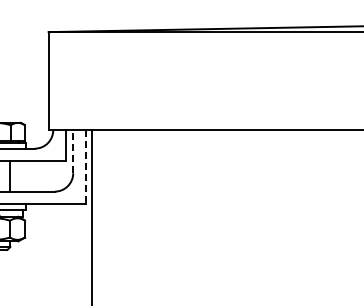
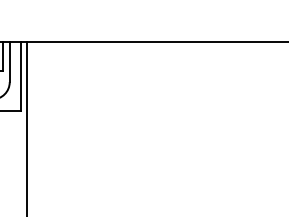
line: (73, 151) -> (10, 61), dashed -> solid
line: (85, 167) -> (21, 76), dashed -> solid

